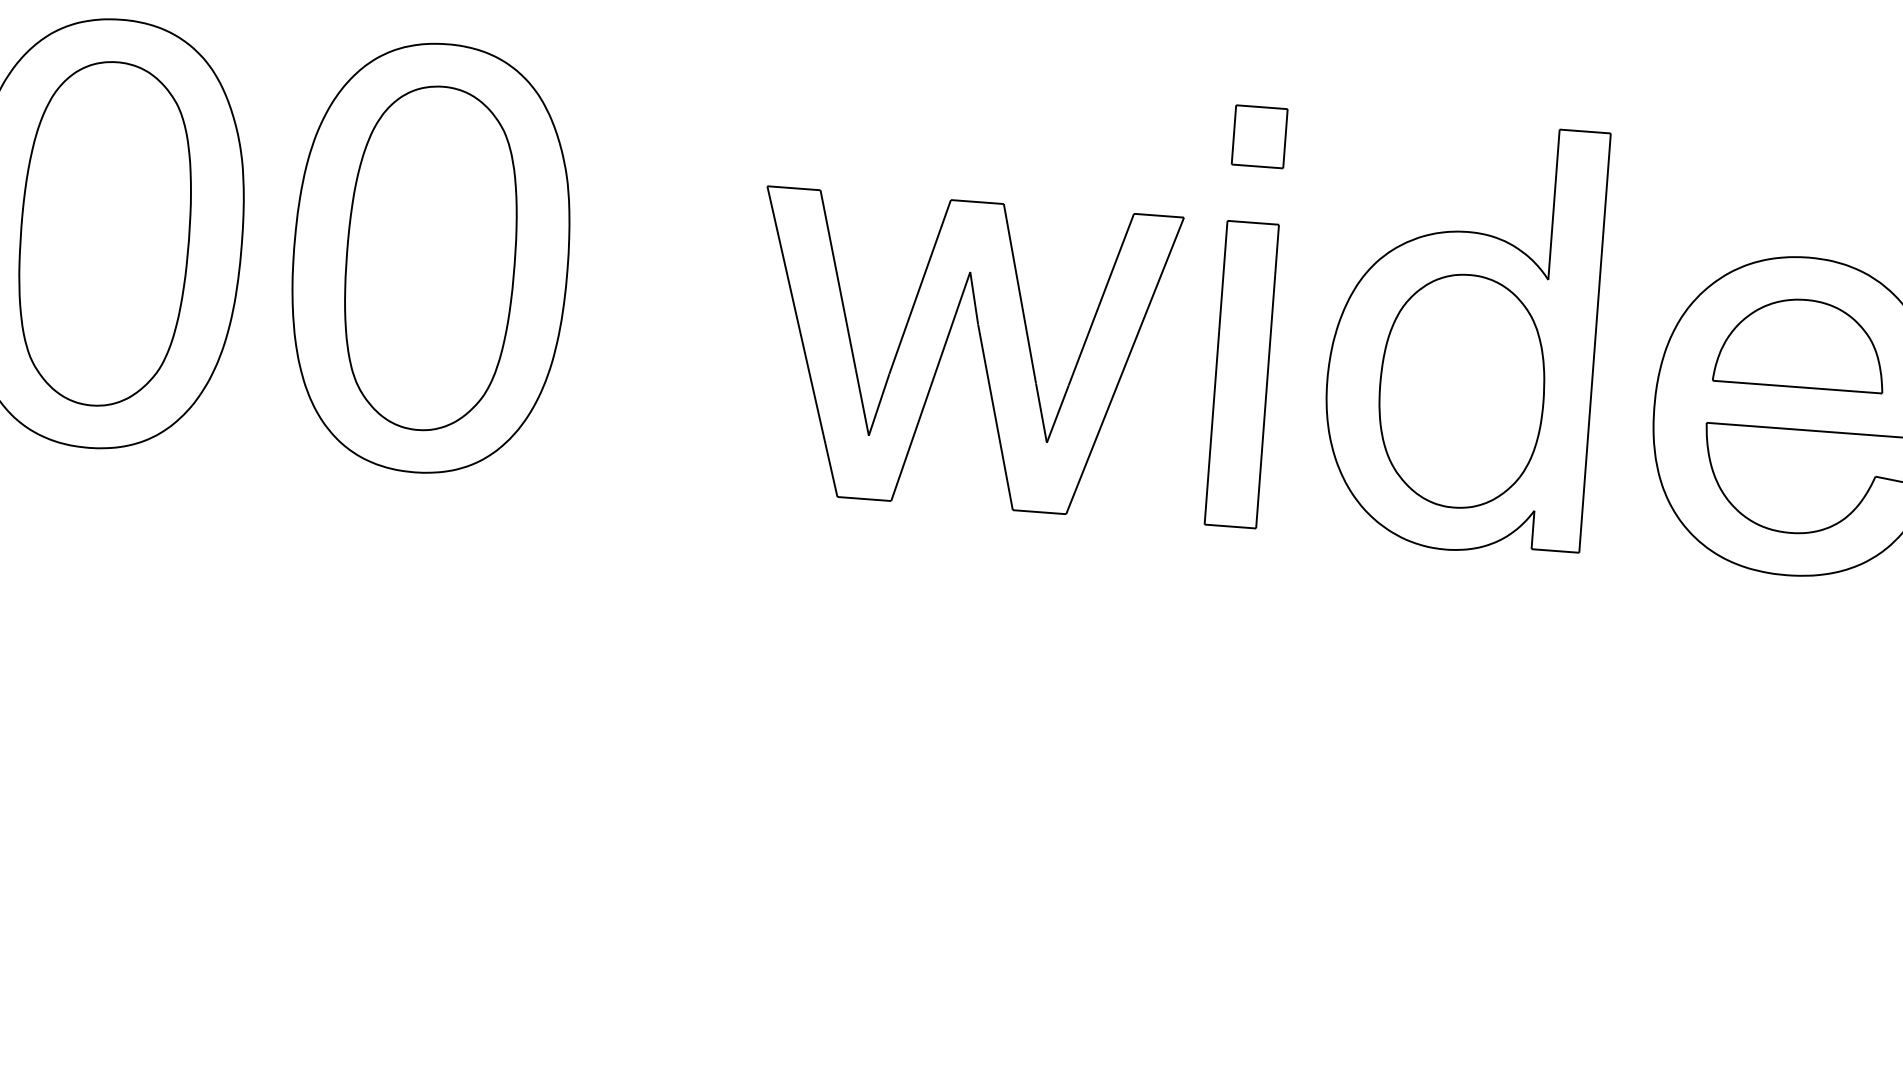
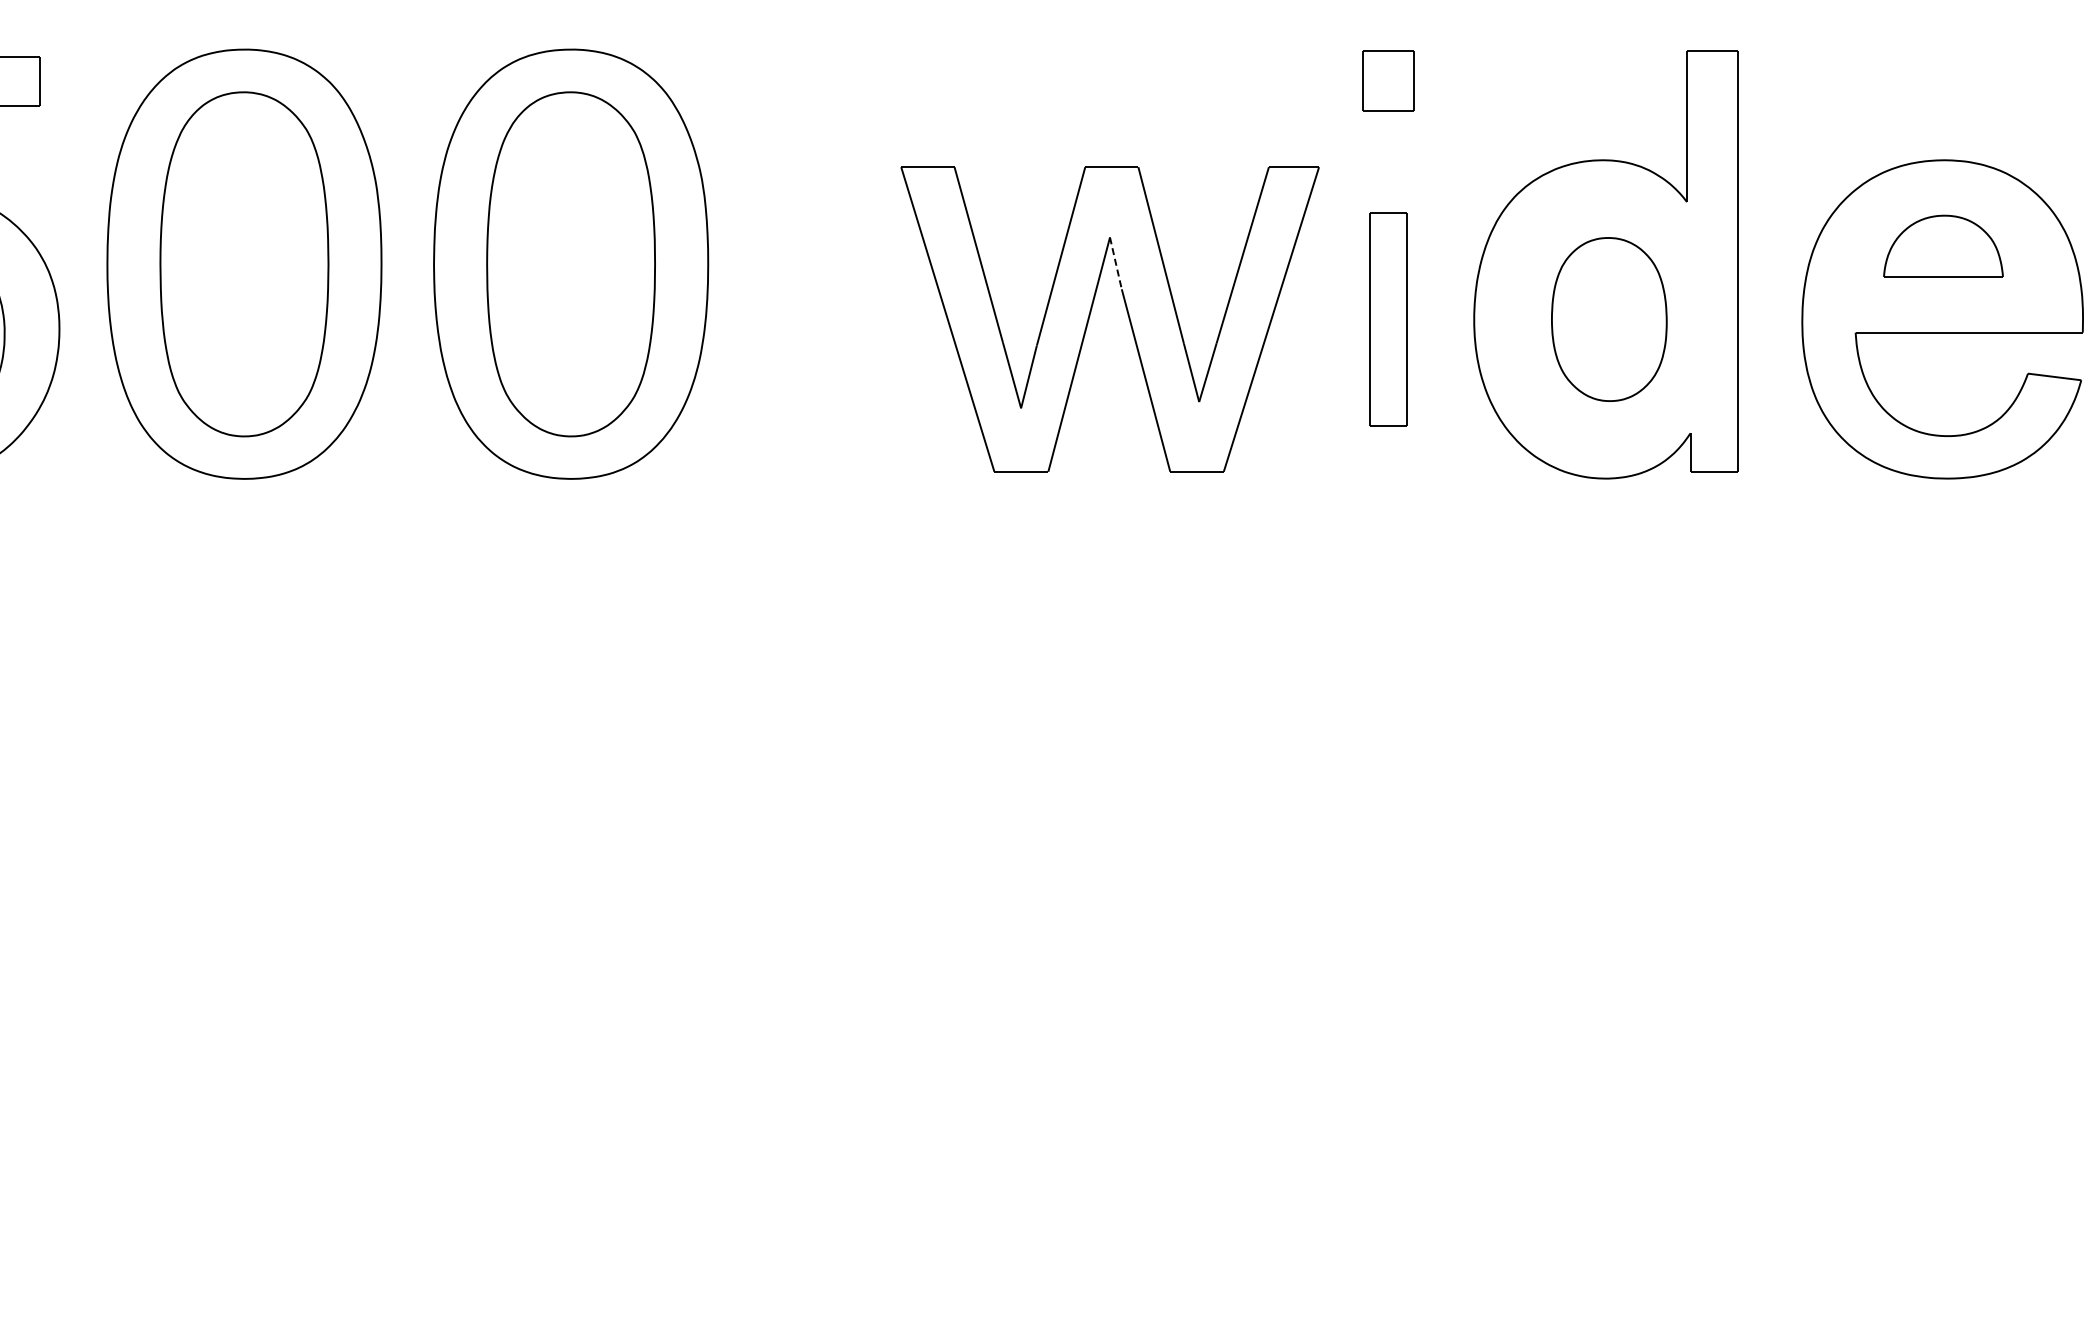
line: (973, 298) -> (1115, 263), solid -> dashed
part: (1800, 342) -> (1943, 245), size x0.7
part: (1241, 374) -> (1388, 319), size x0.7
part: (1462, 391) -> (1609, 319), size x0.7

